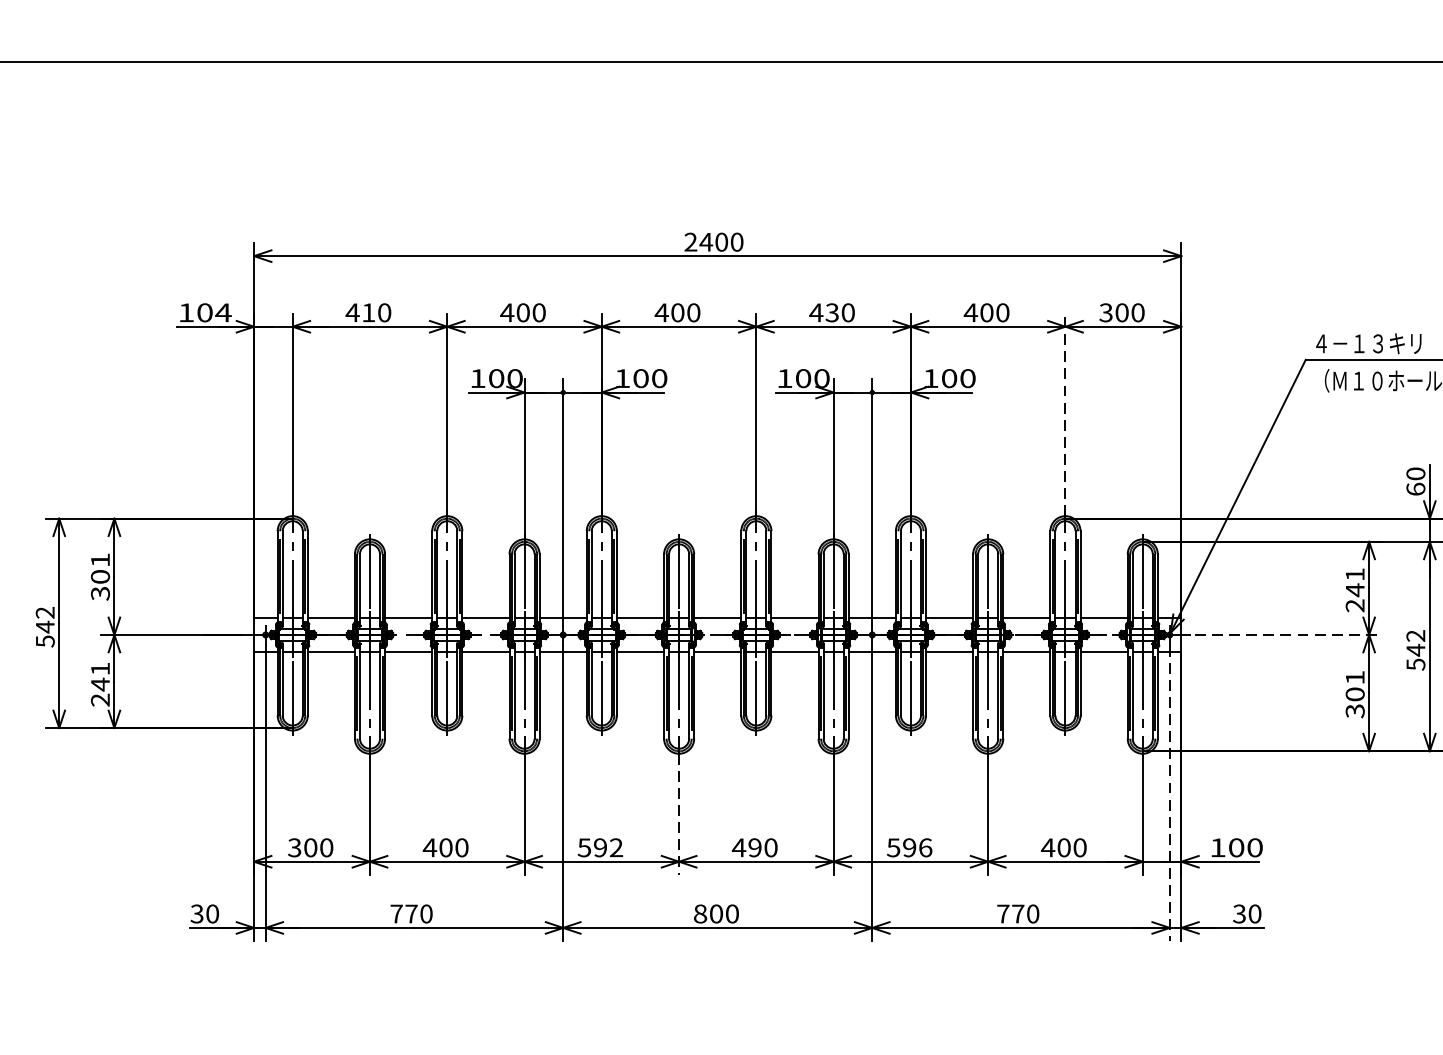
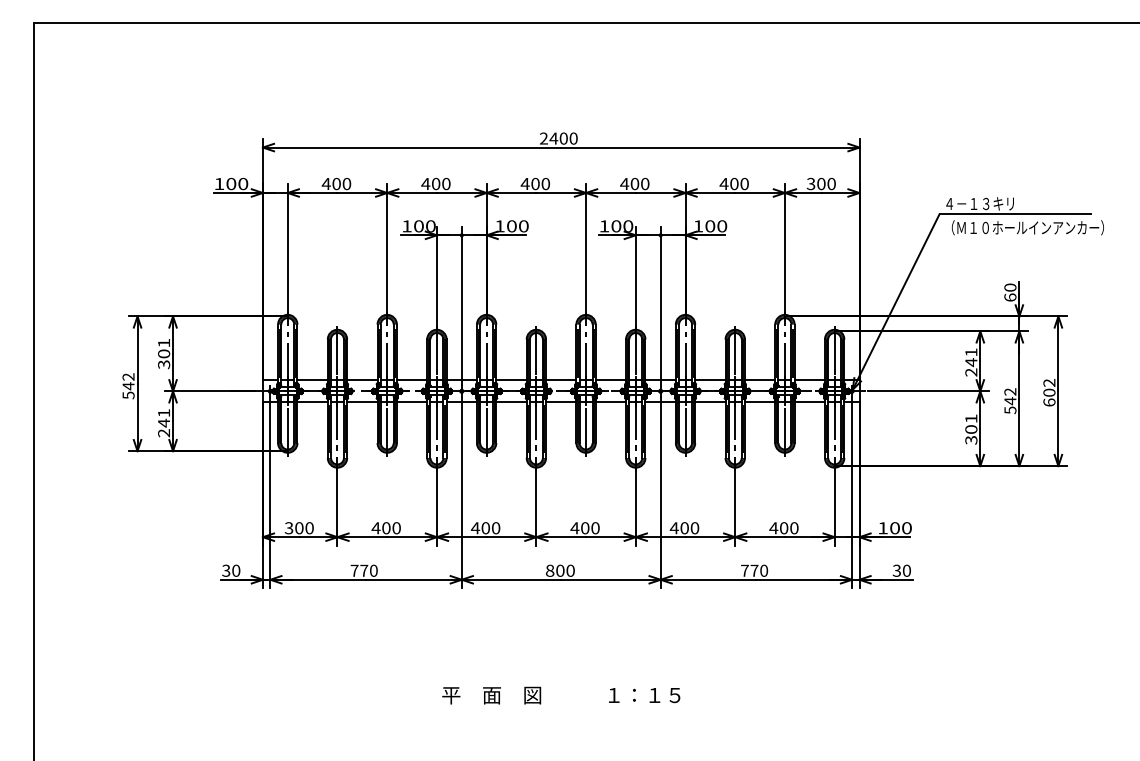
text: (222, 311) -> (242, 183), 104 -> 100
text: (368, 311) -> (336, 183), 410 -> 400
text: (831, 313) -> (634, 184), 430 -> 400
line: (1064, 414) -> (784, 249), dashed -> solid
line: (1290, 635) -> (929, 391), dashed -> solid
line: (1170, 793) -> (852, 493), dashed -> solid
line: (679, 815) -> (536, 507), dashed -> solid
text: (600, 848) -> (485, 528), 592 -> 400
text: (755, 848) -> (585, 528), 490 -> 400
text: (909, 848) -> (684, 528), 596 -> 400

